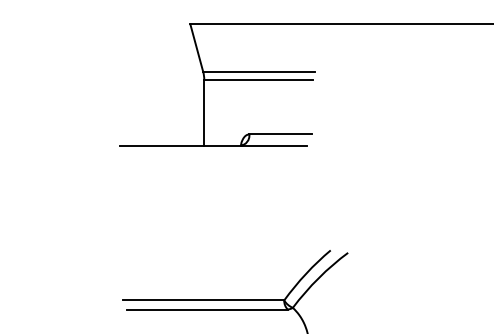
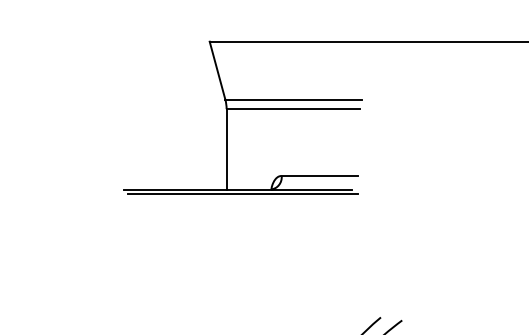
line: (217, 149) -> (242, 194), added

